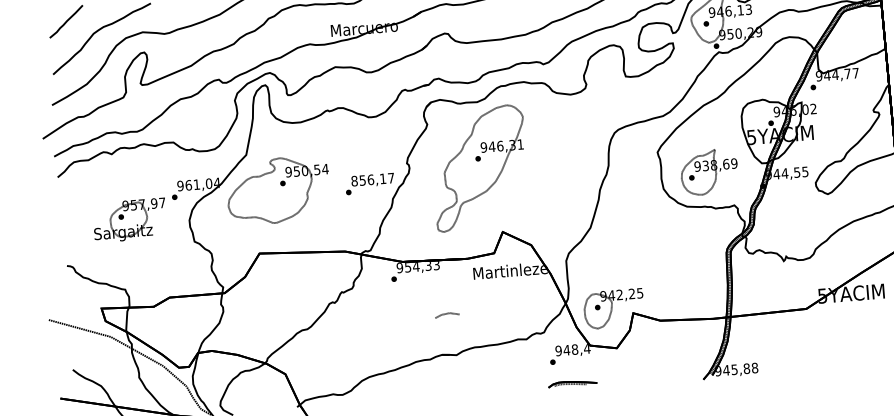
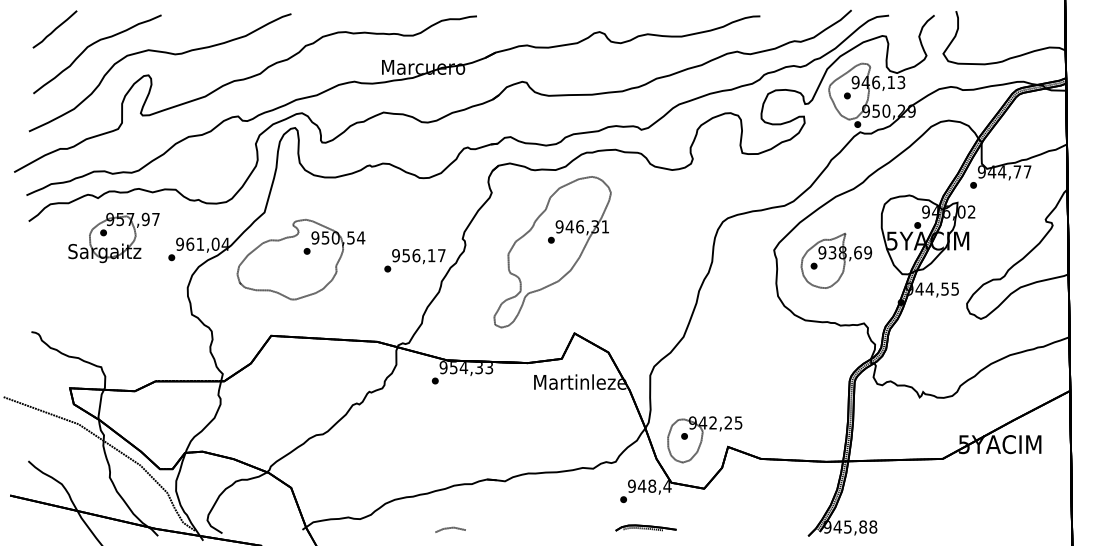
part: (709, 171) -> (836, 260), moved
text: (354, 181) -> (395, 255), 856,17 -> 956,17
part: (129, 220) -> (113, 237), moved
line: (447, 314) -> (450, 528), moved

